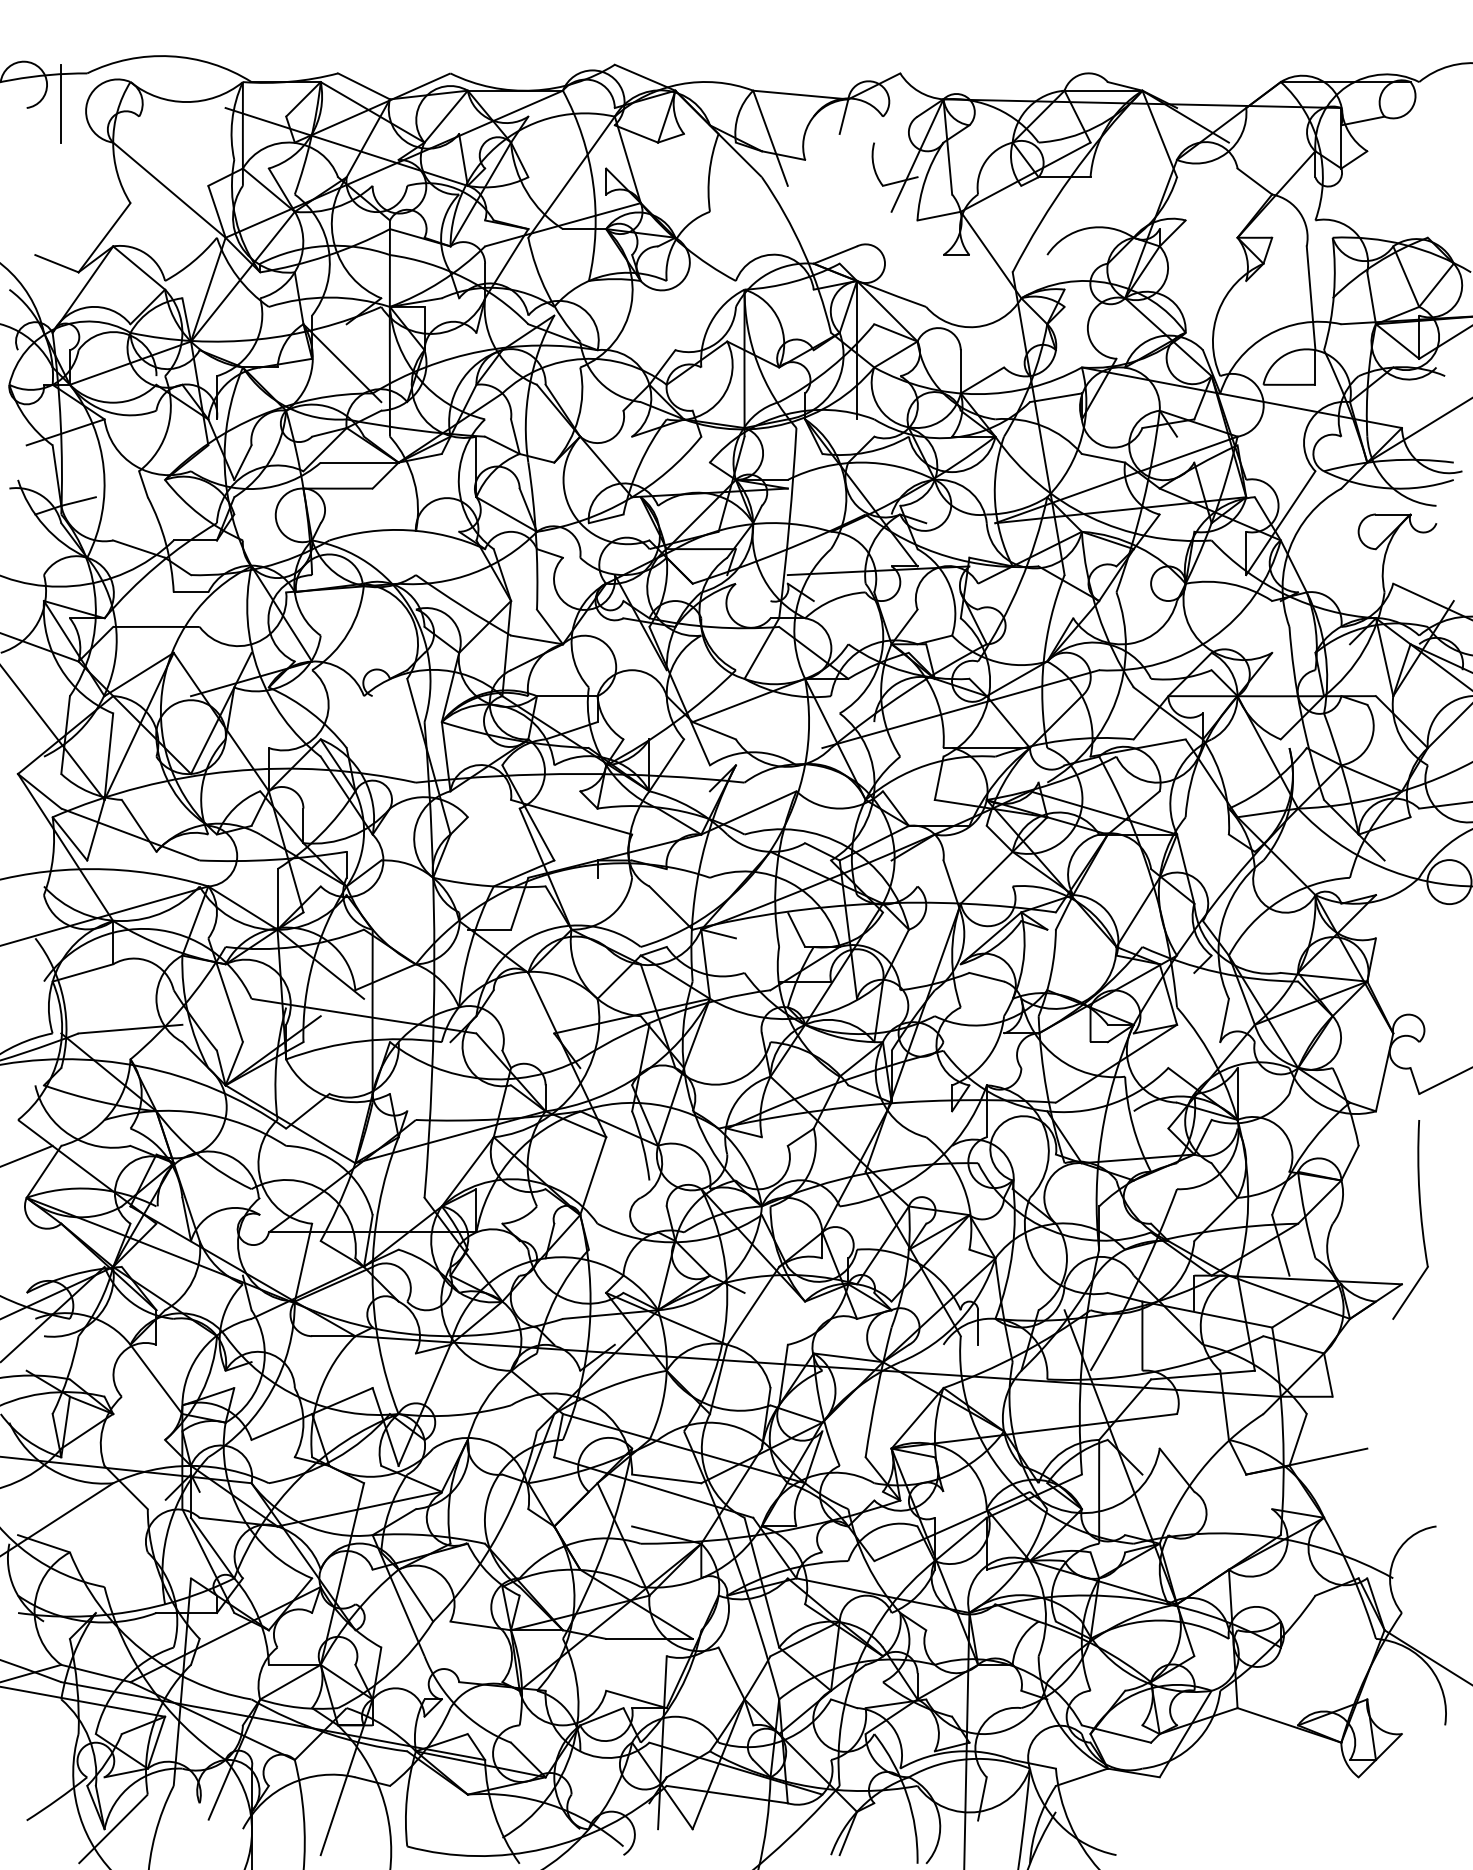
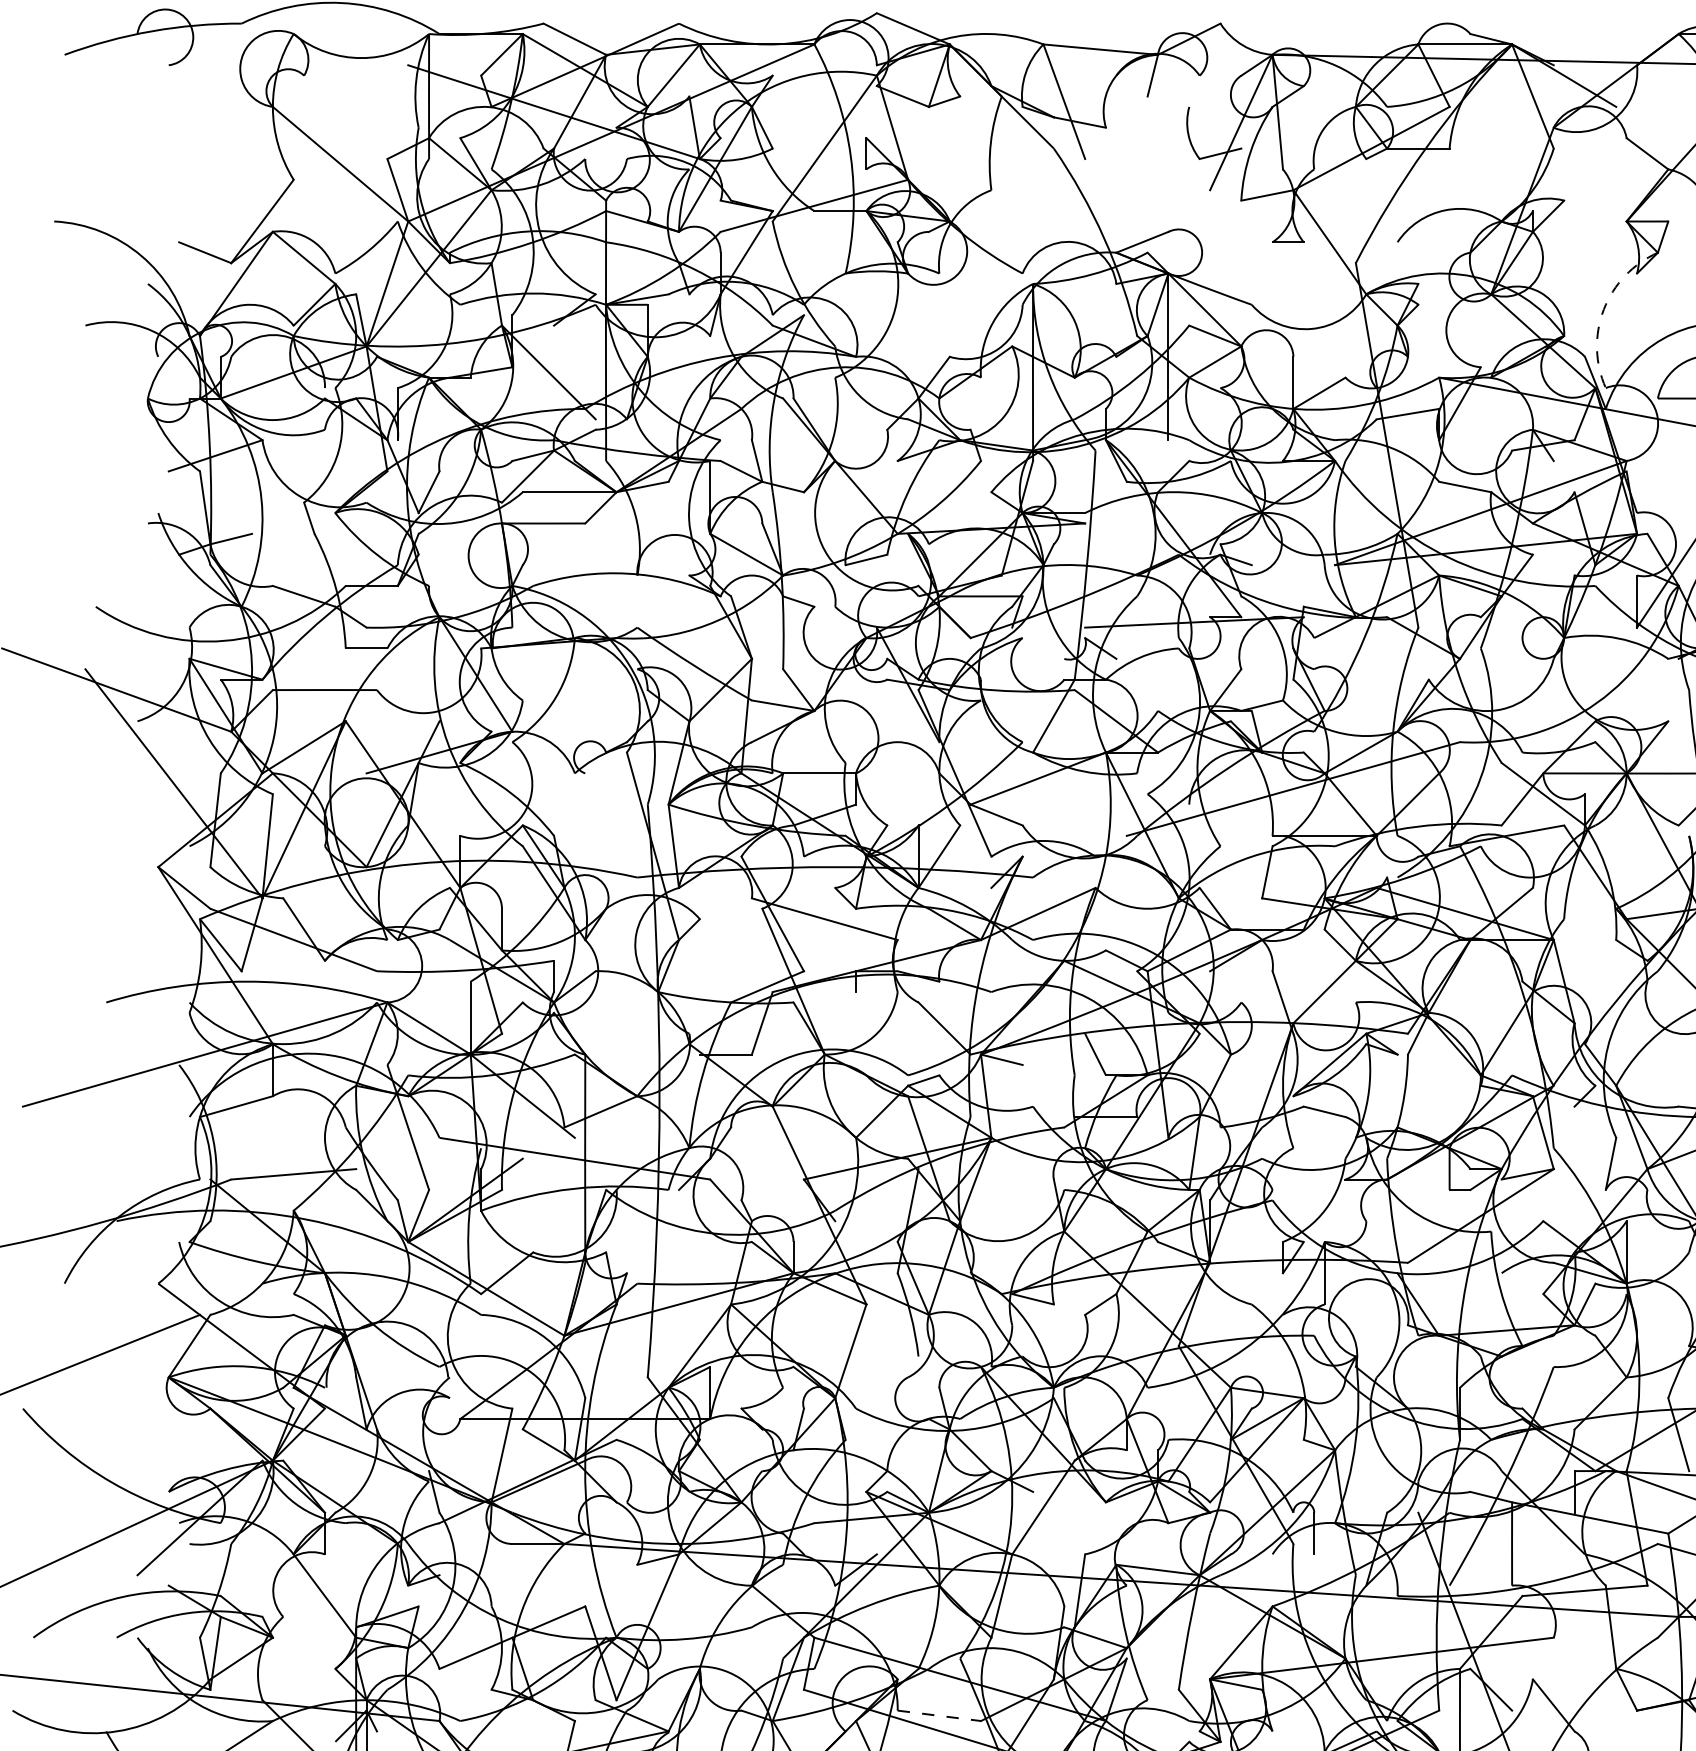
line: (61, 103) -> (210, 59), removed
arc: (1218, 310) -> (1603, 309), solid -> dashed
line: (666, 1478) -> (939, 1715), solid -> dashed

